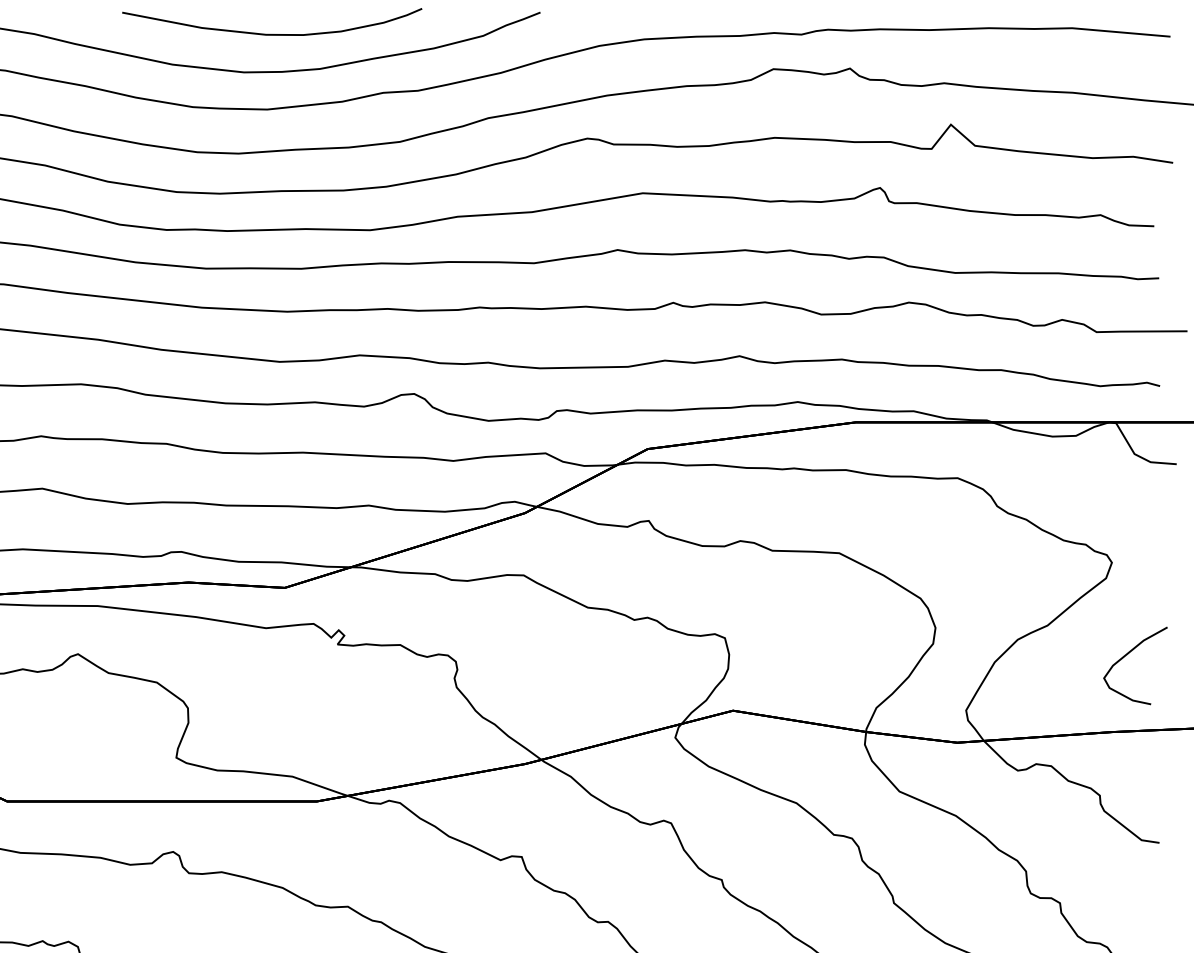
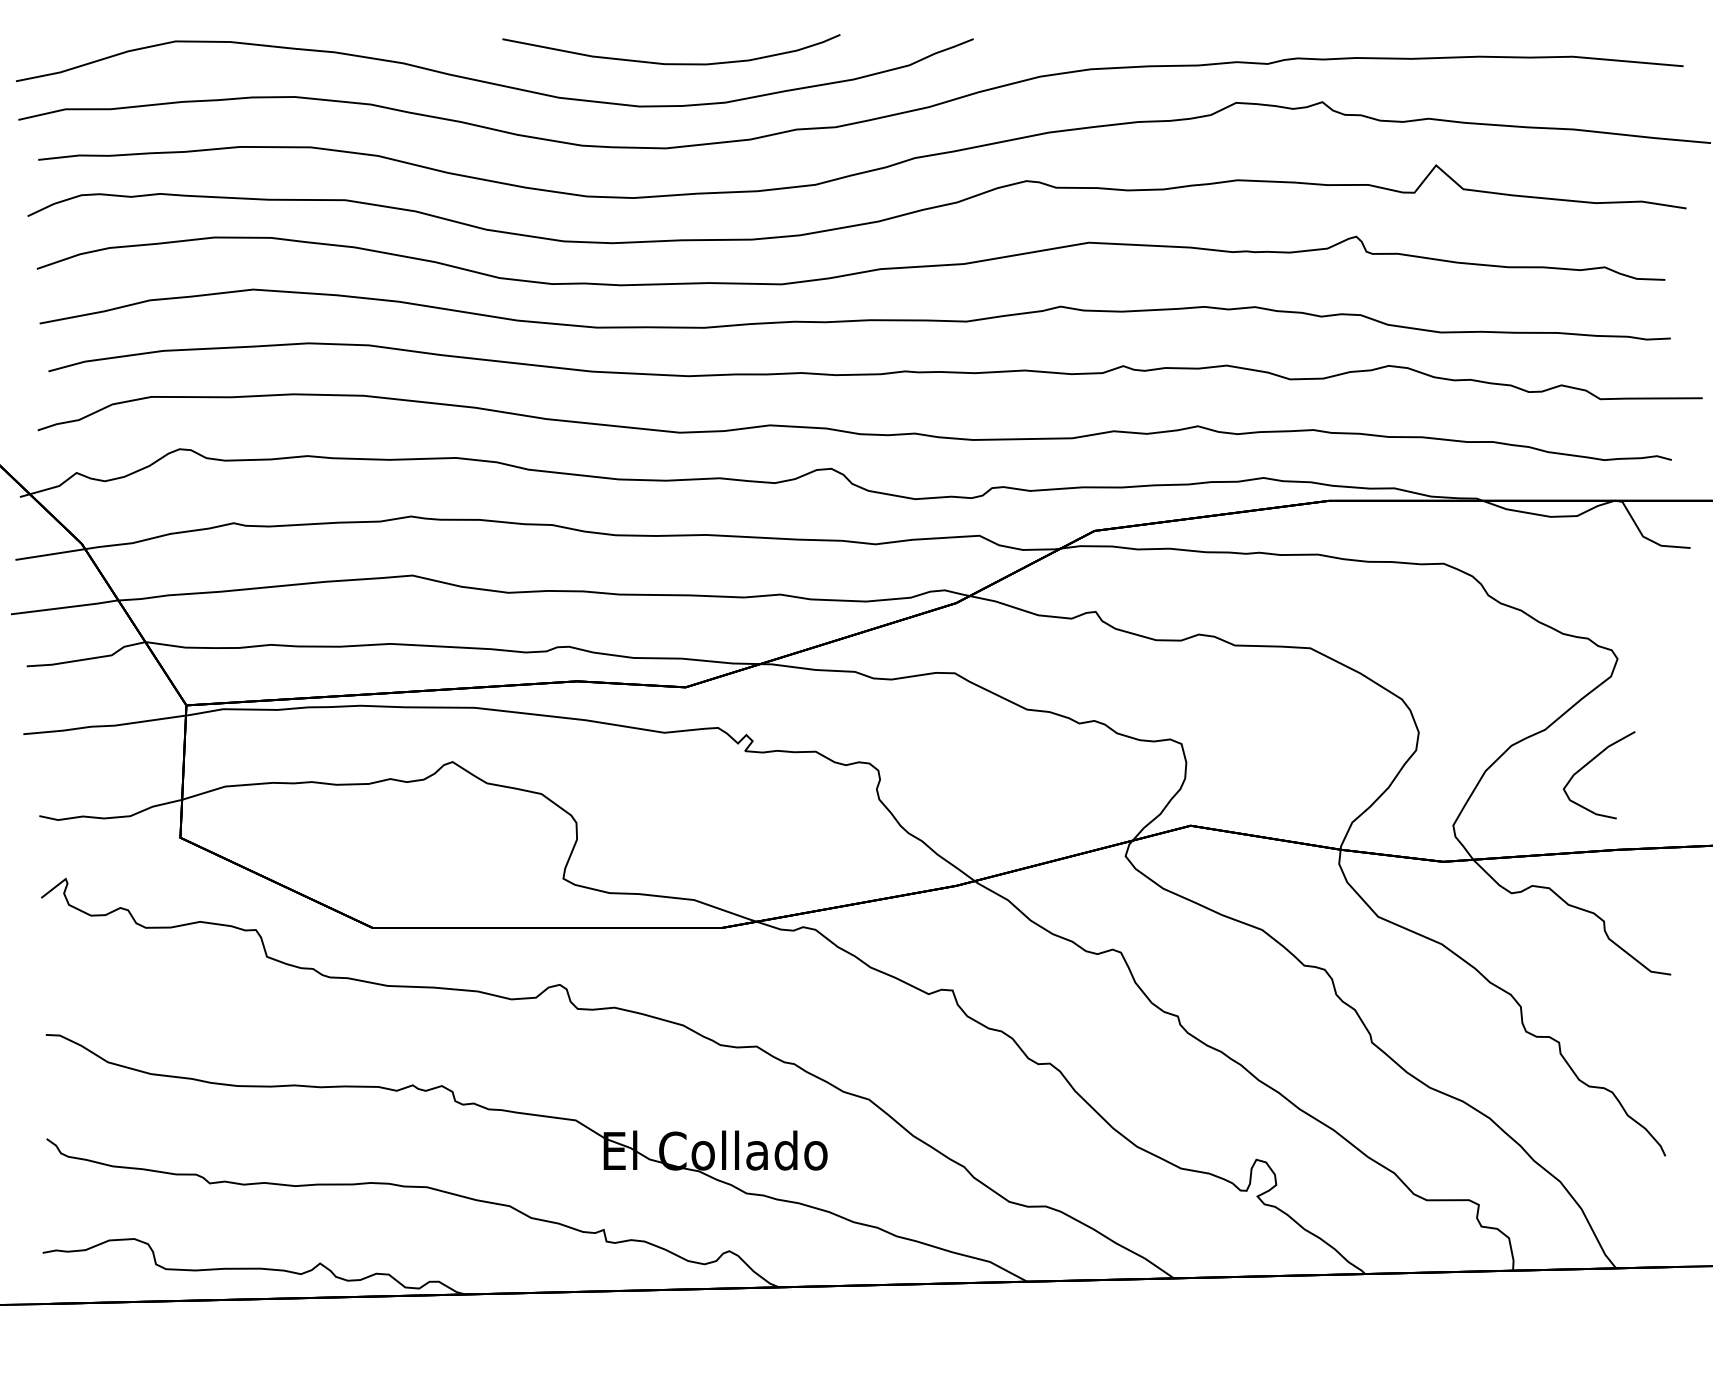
curve: (1126, 656) -> (1588, 764), moved

